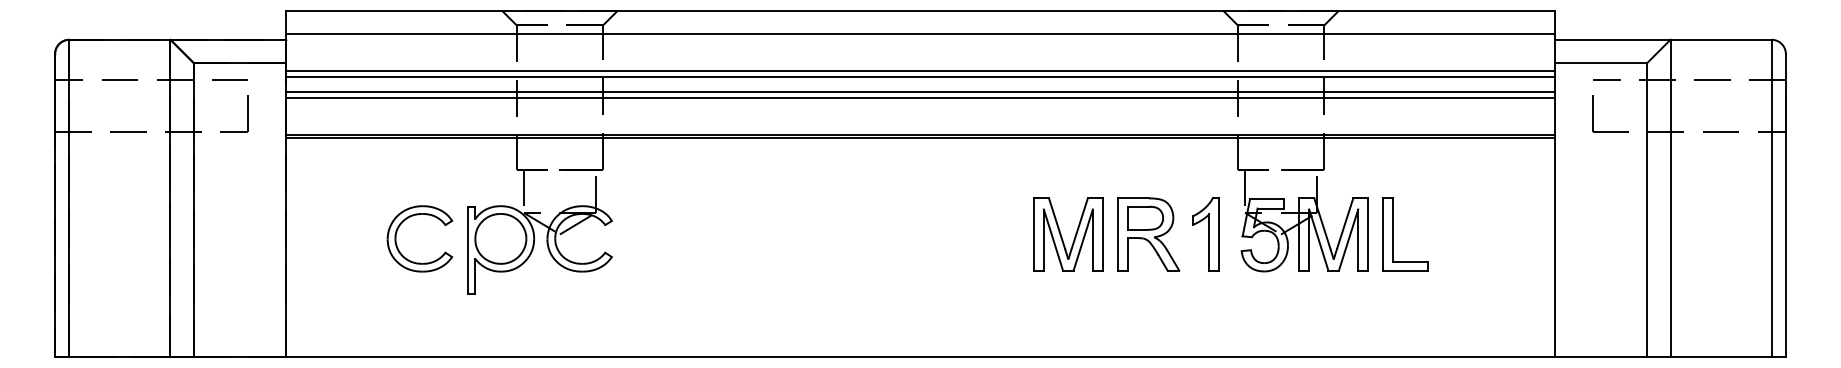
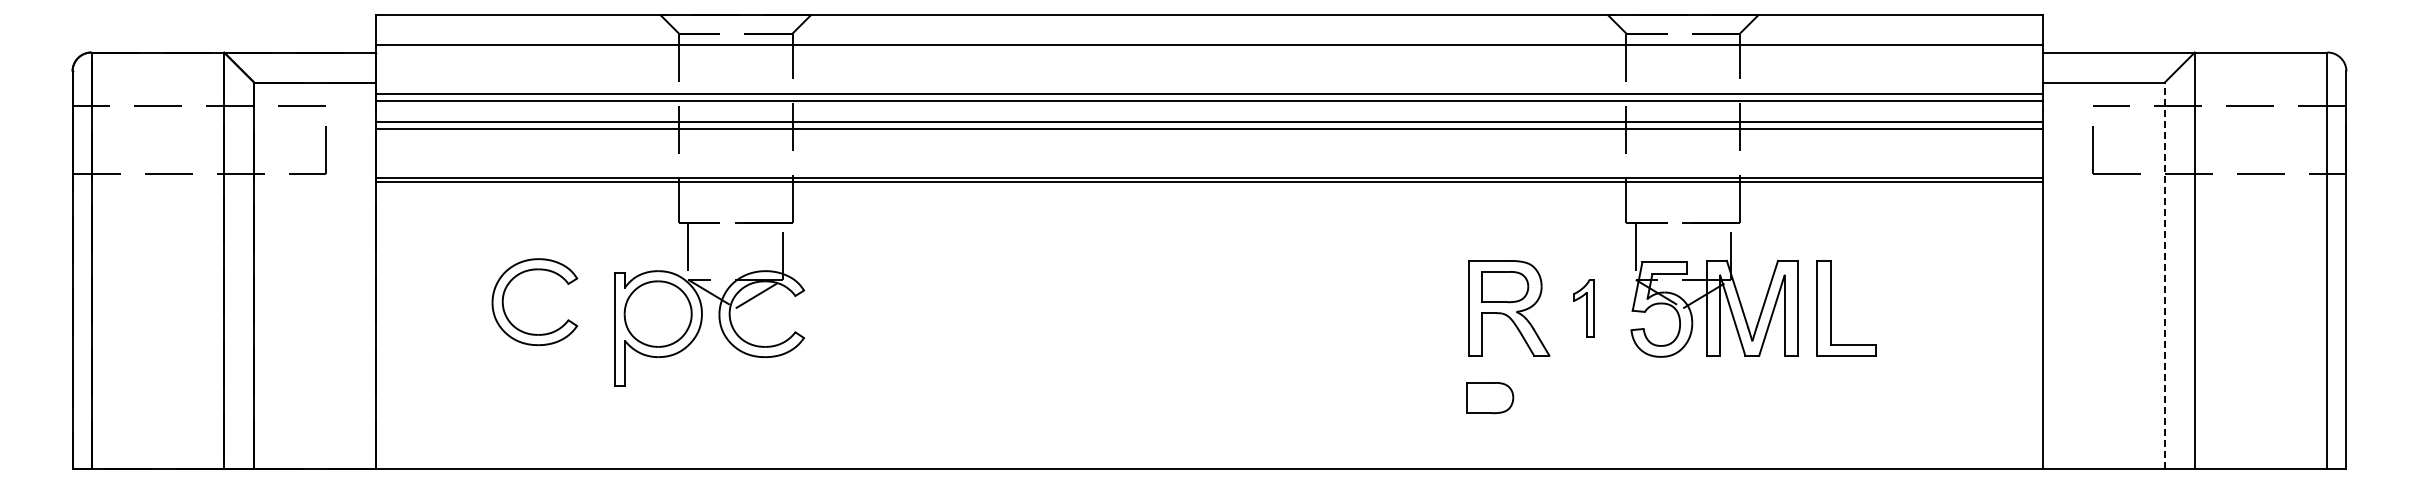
line: (1647, 209) -> (2164, 275), solid -> dashed
part: (405, 220) -> (516, 277), moved
part: (1205, 234) -> (1583, 308), size x0.6
part: (1062, 236) -> (1395, 310), removed
part: (1134, 303) -> (1490, 398), added

